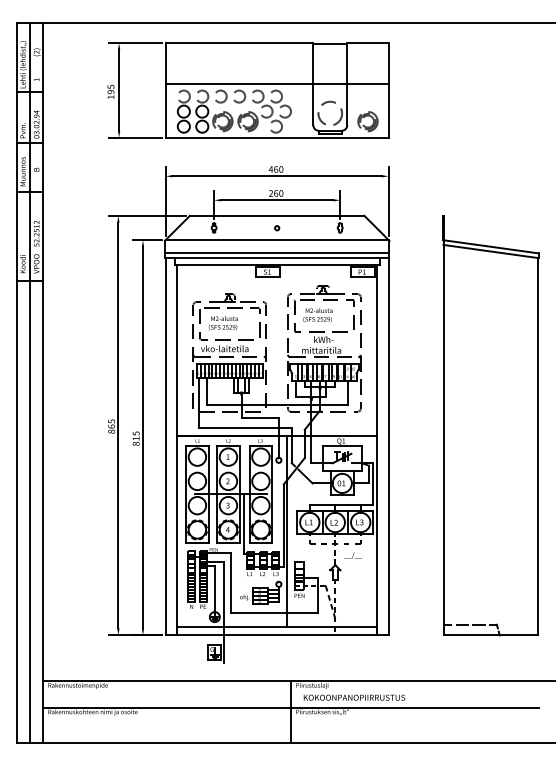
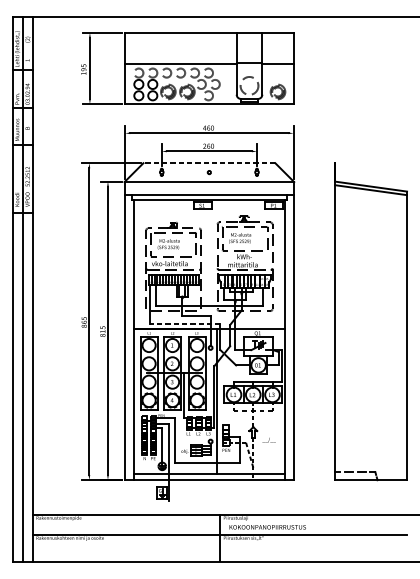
line: (276, 215) -> (208, 162), solid -> dashed
line: (276, 253) -> (208, 191), removed
line: (244, 428) -> (184, 323), solid -> dashed
text: (353, 555) -> (269, 440), moved

